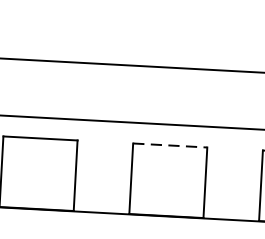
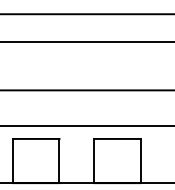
line: (171, 144) -> (118, 138), dashed -> solid

